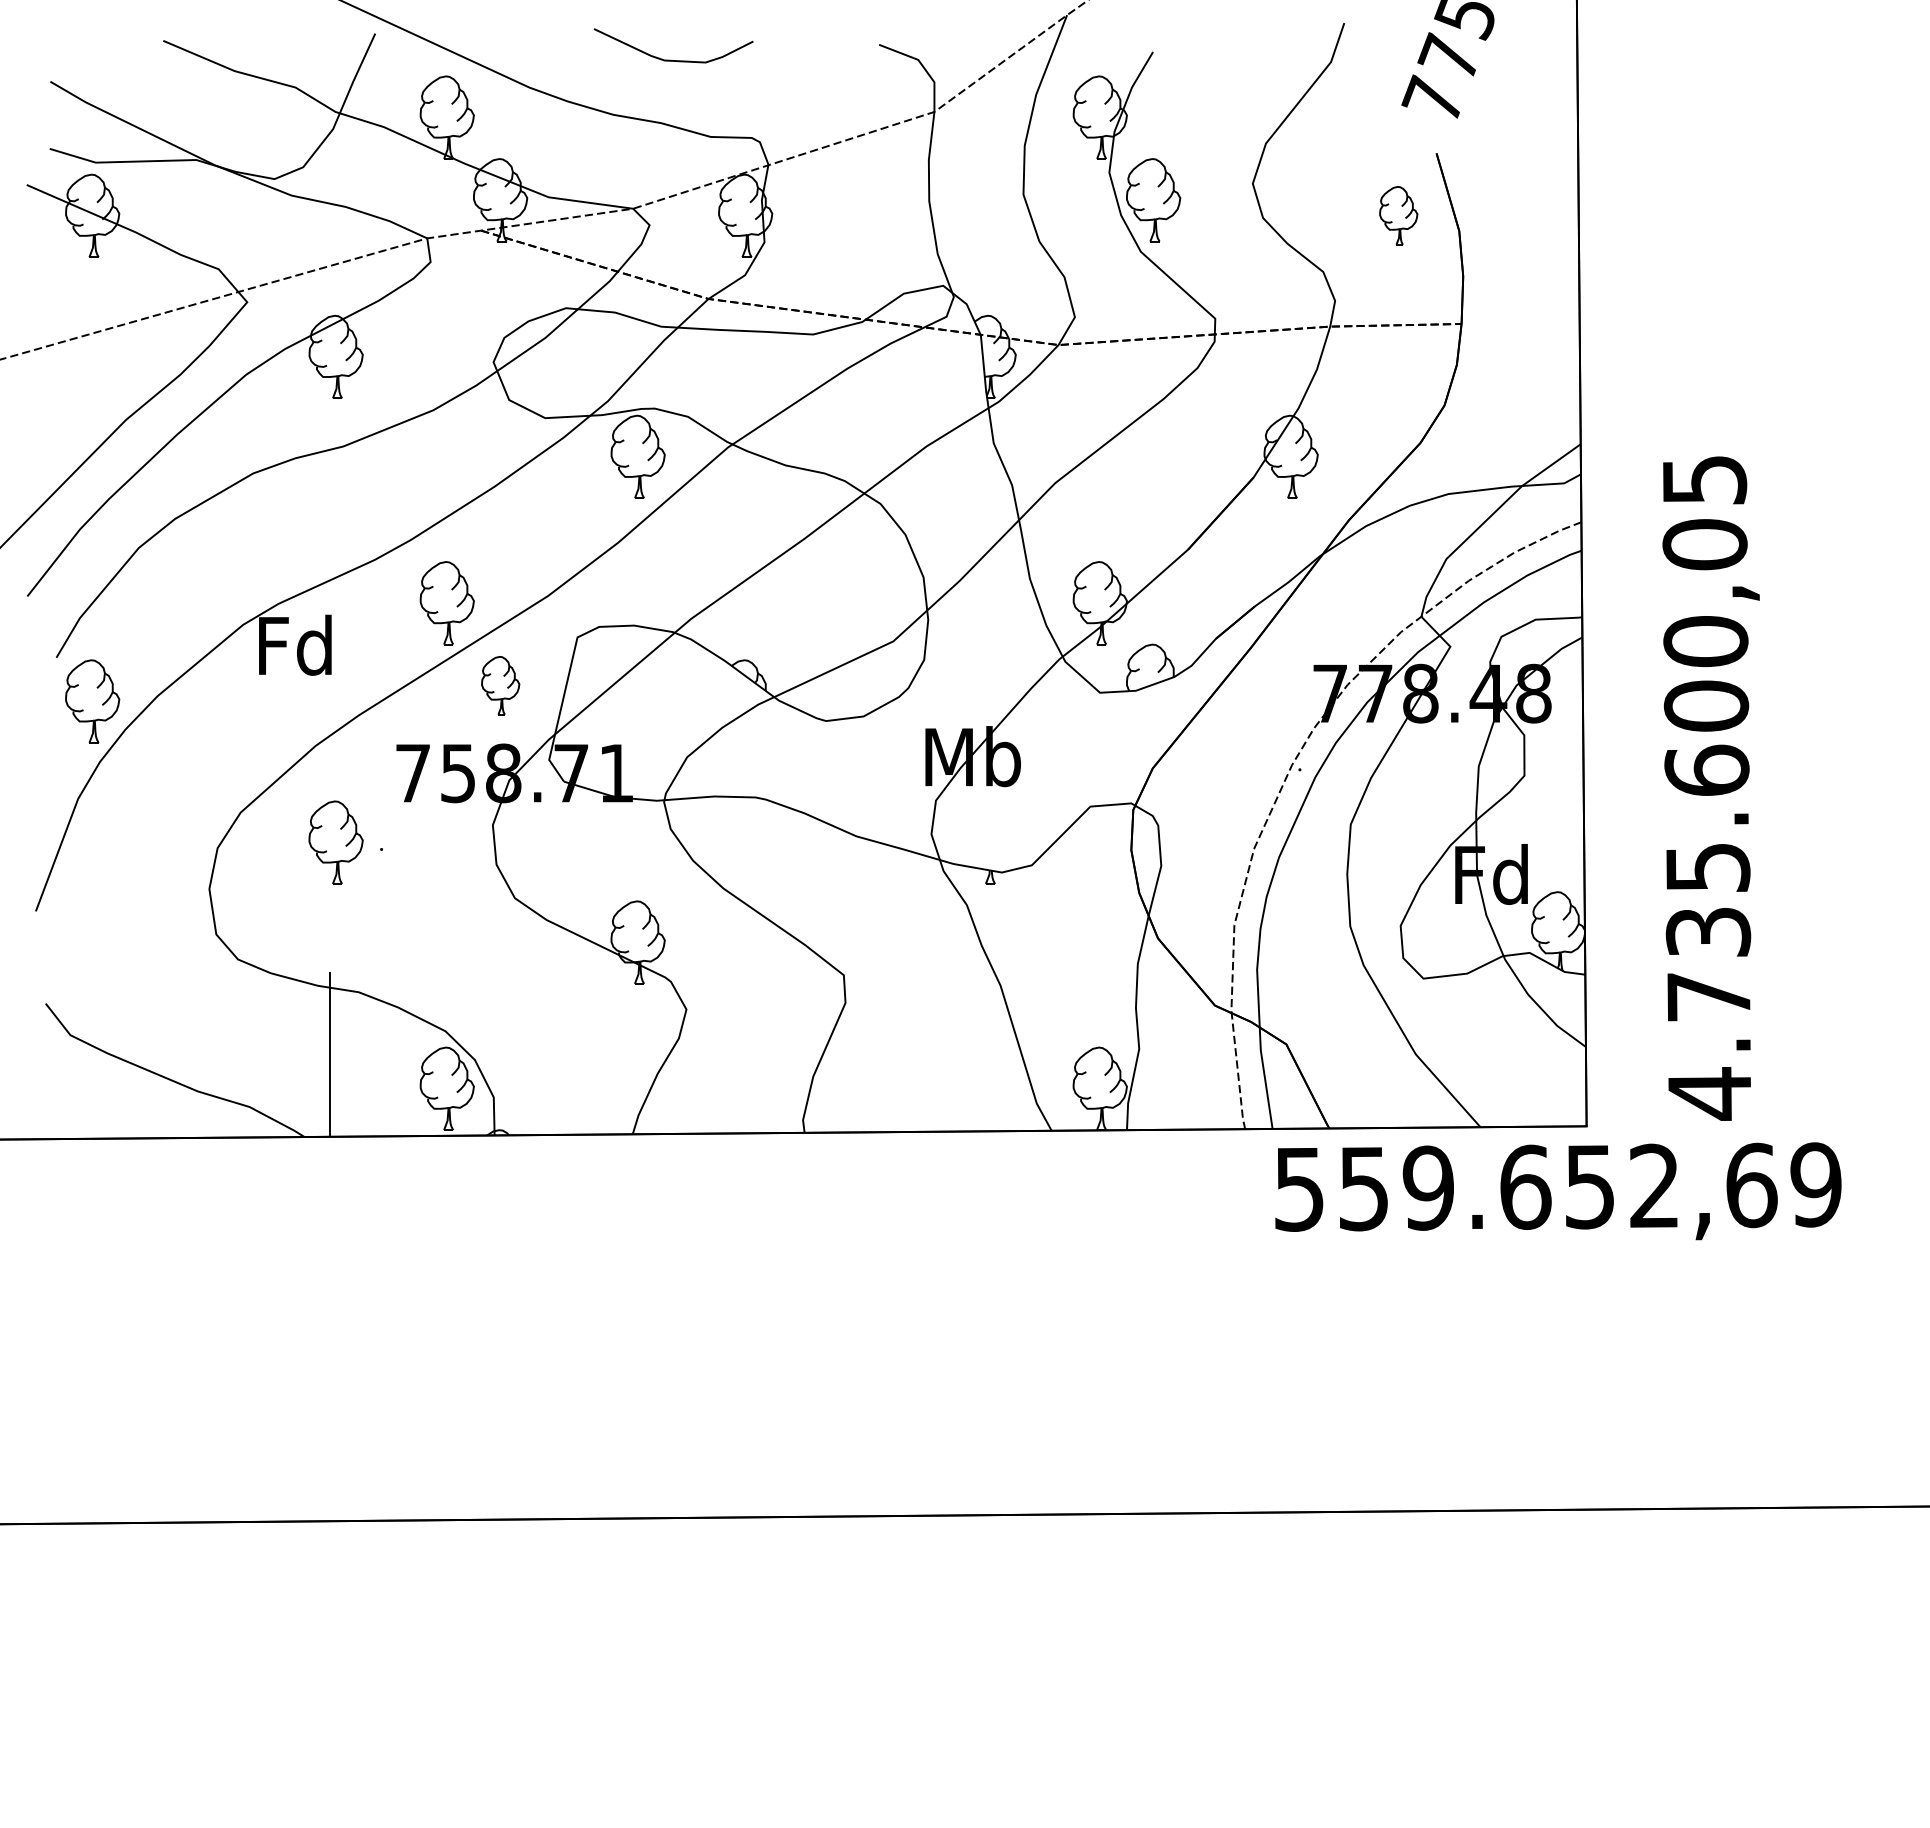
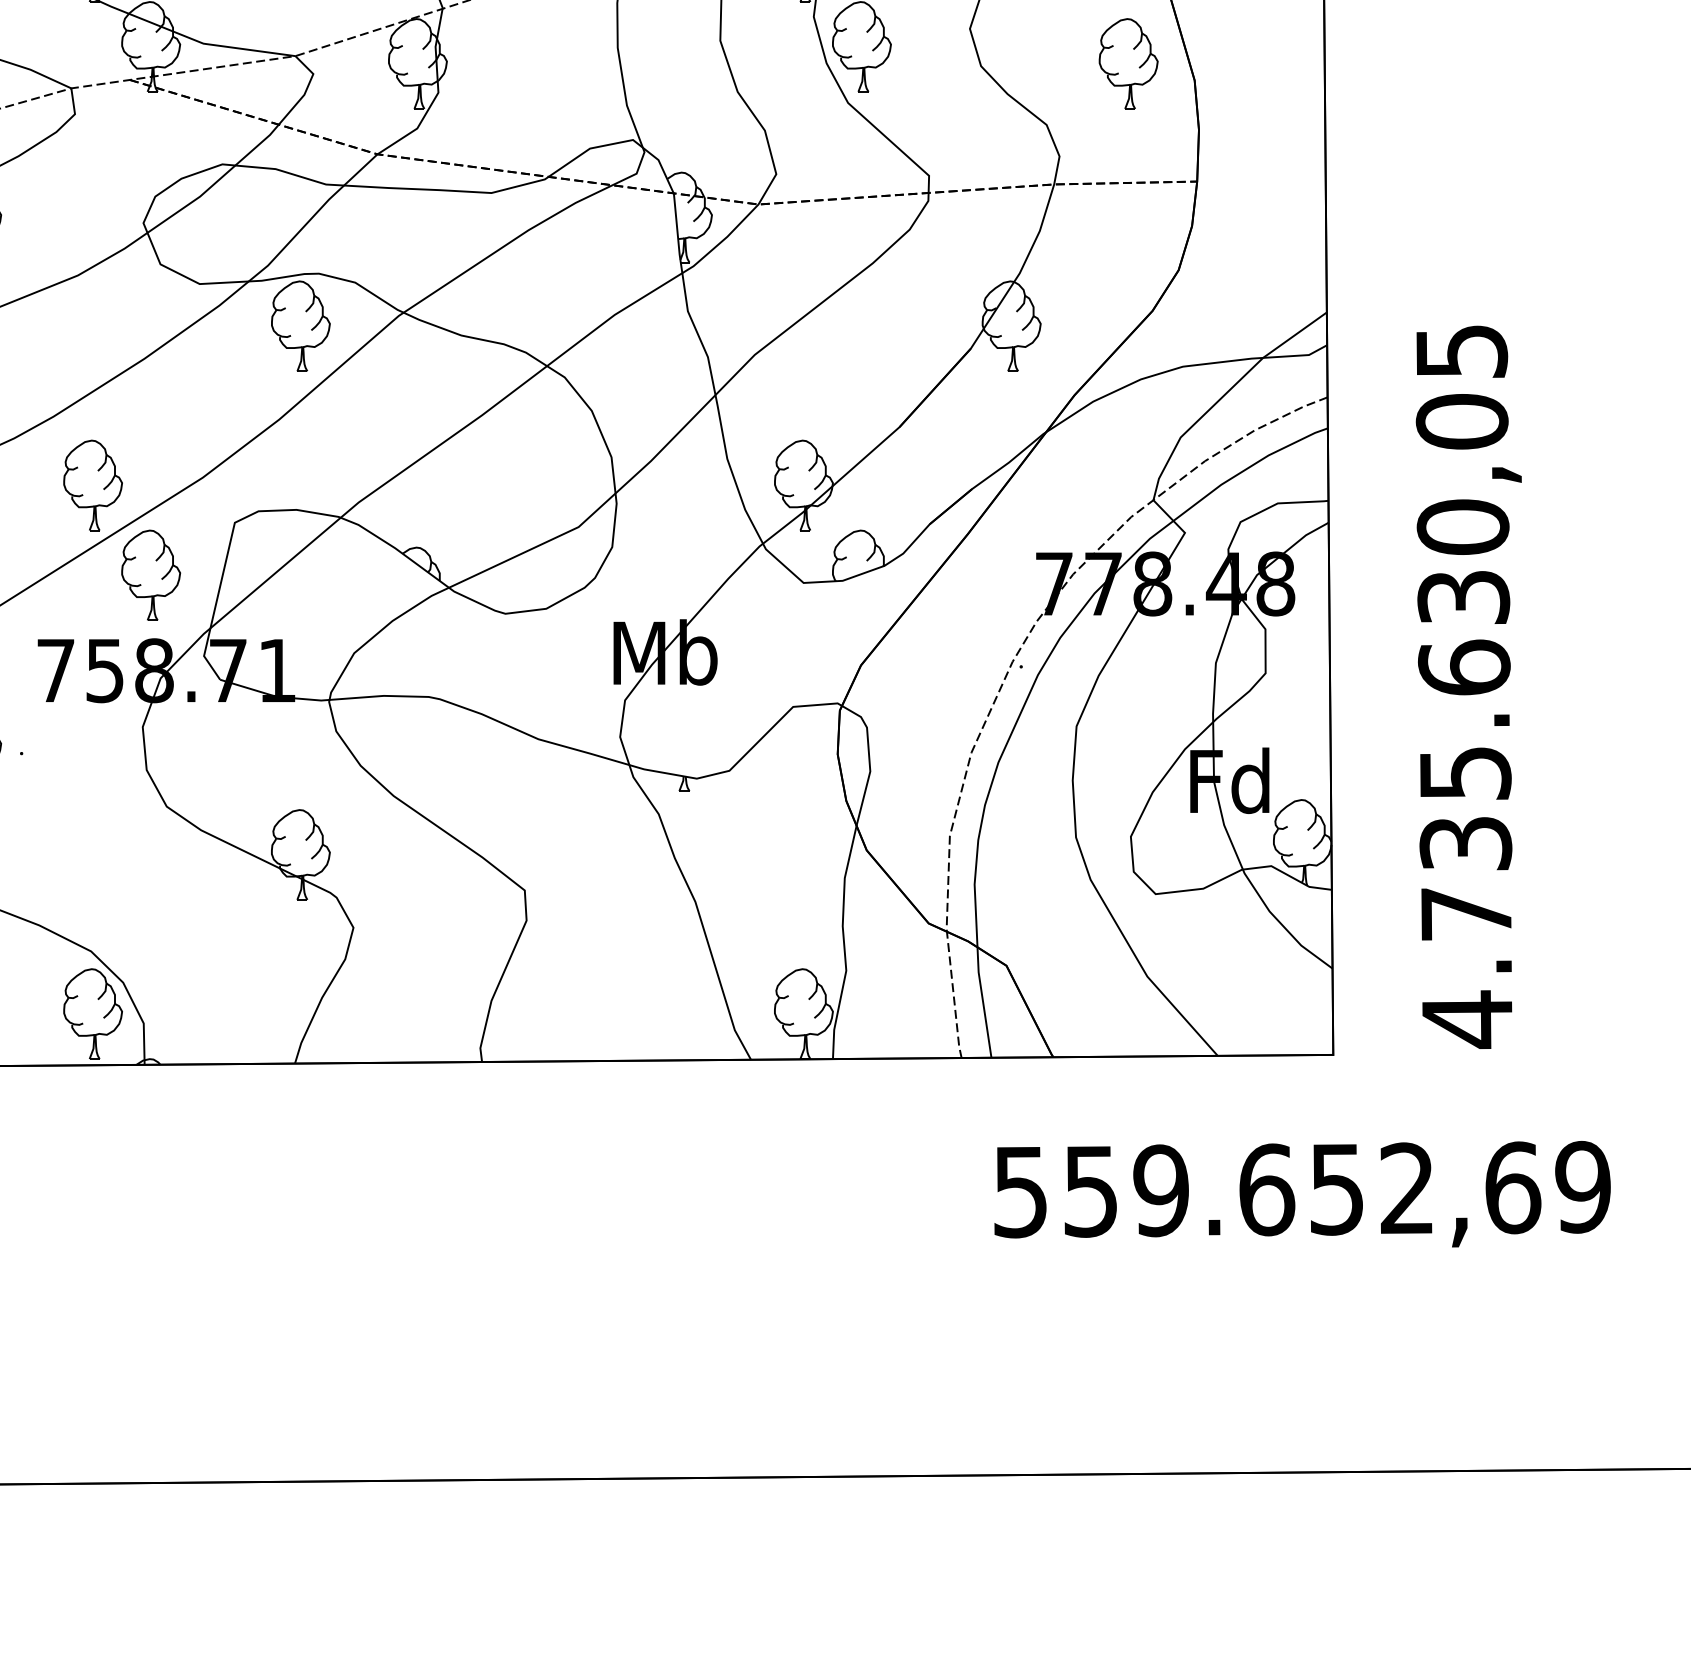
part: (1398, 215) -> (1128, 63), size x1.43
part: (500, 685) -> (151, 575), size x1.43
text: (1706, 705) -> (1463, 596), 4.735.600,05 -> 4.735.630,05
text: (1558, 1191) -> (1302, 1194), moved

